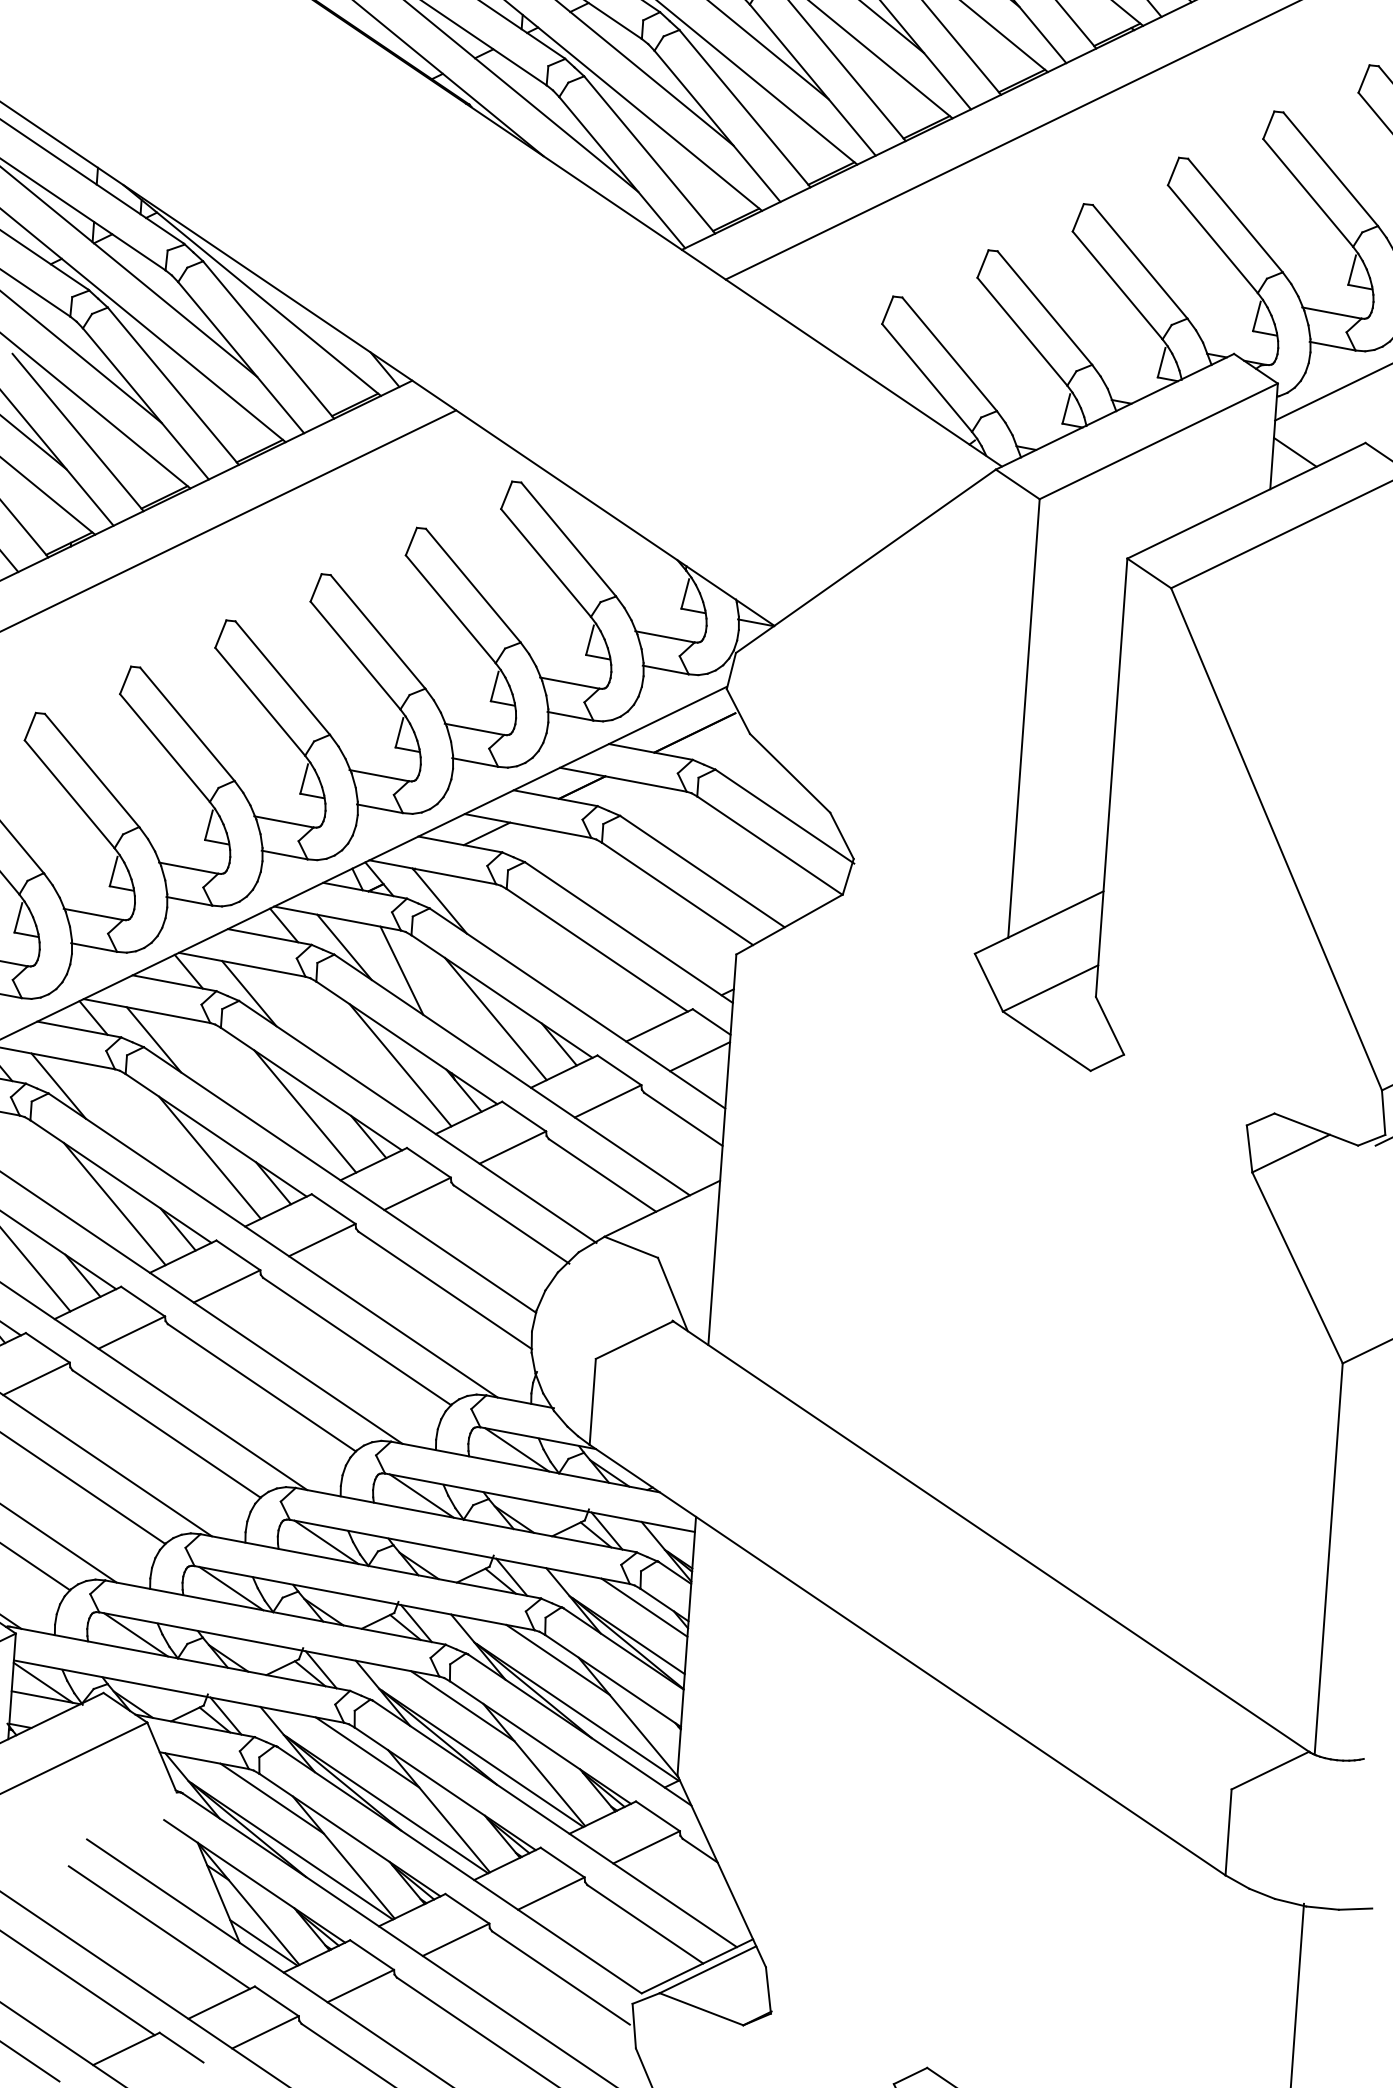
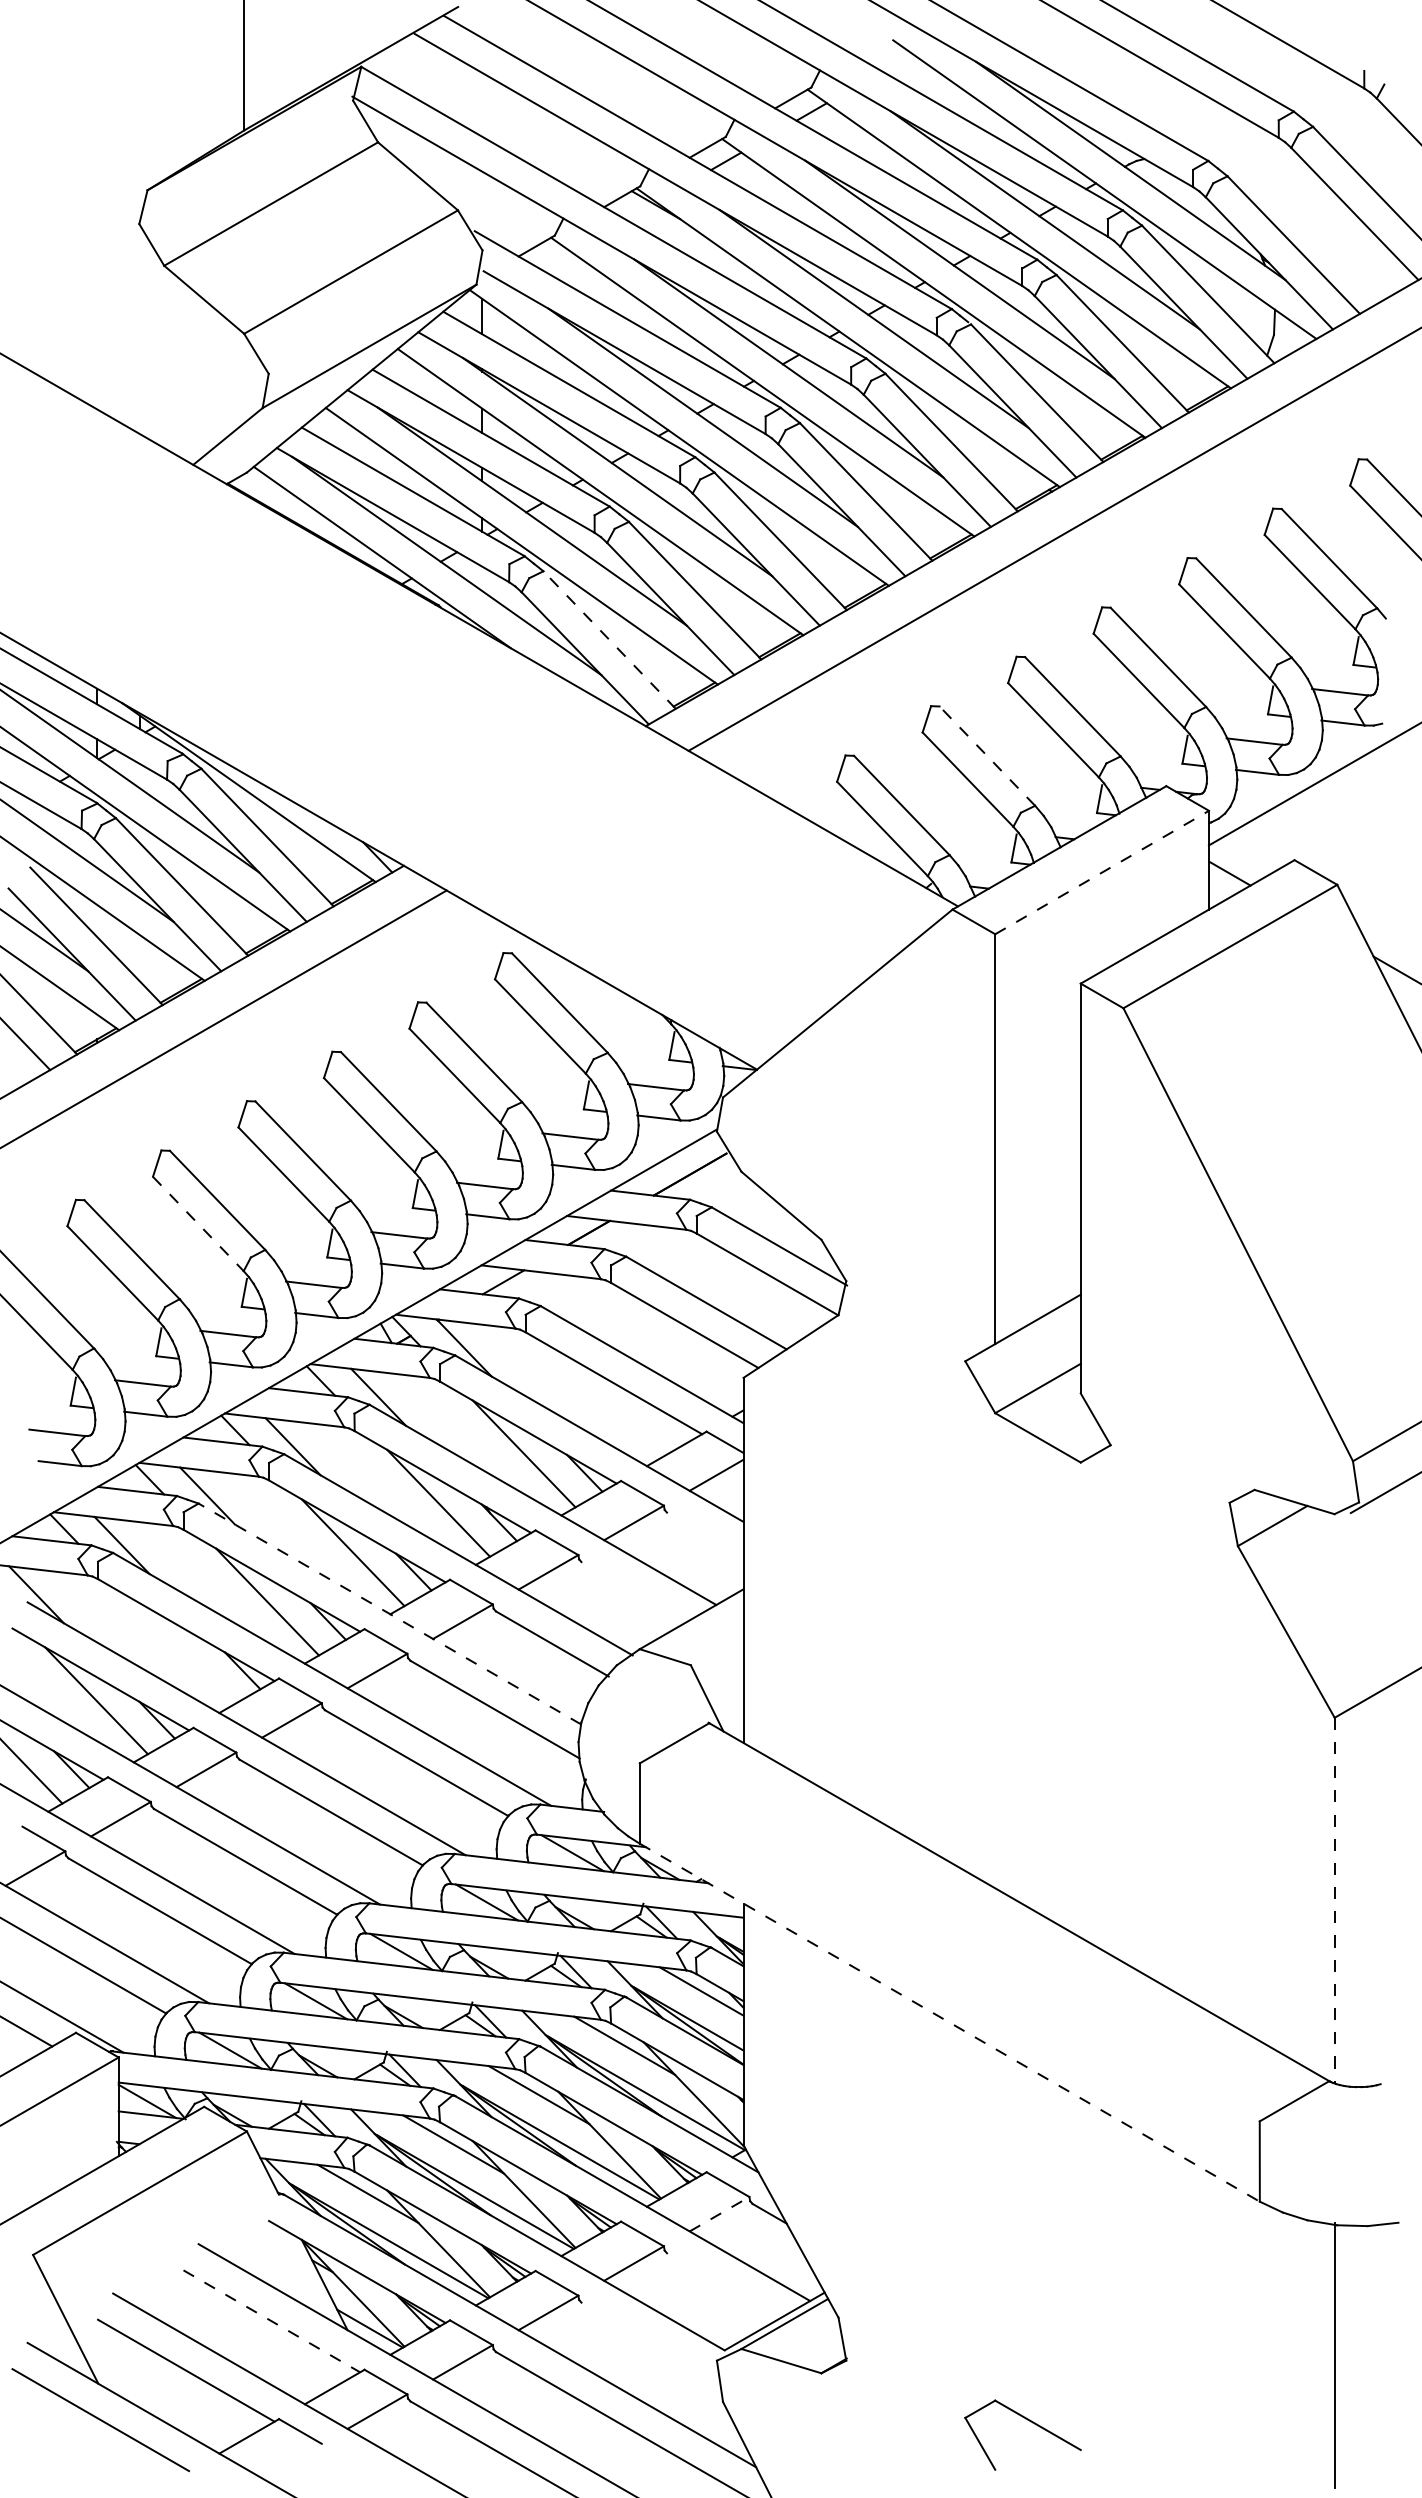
line: (649, 154) -> (609, 639), solid -> dashed
line: (1045, 308) -> (987, 756), solid -> dashed
line: (1159, 441) -> (1102, 872), solid -> dashed
line: (165, 748) -> (198, 1224), solid -> dashed
line: (401, 969) -> (433, 1414), removed
line: (683, 1119) -> (705, 1534), removed
line: (602, 1175) -> (633, 1592), removed
line: (339, 1180) -> (389, 1614), solid -> dashed
line: (114, 1203) -> (181, 1650), removed
line: (1328, 1558) -> (1334, 1900), solid -> dashed
line: (907, 1659) -> (949, 2022), solid -> dashed
line: (646, 1846) -> (719, 2213), solid -> dashed
line: (645, 1923) -> (723, 2285), removed
line: (159, 1927) -> (271, 2321), solid -> dashed
line: (560, 1978) -> (648, 2341), removed

